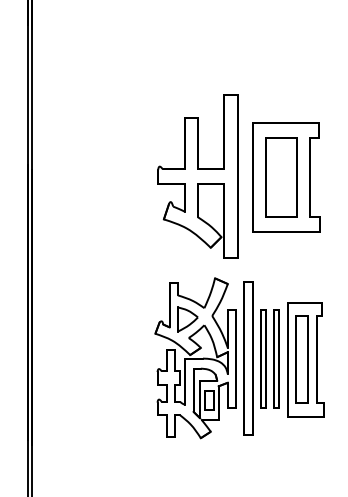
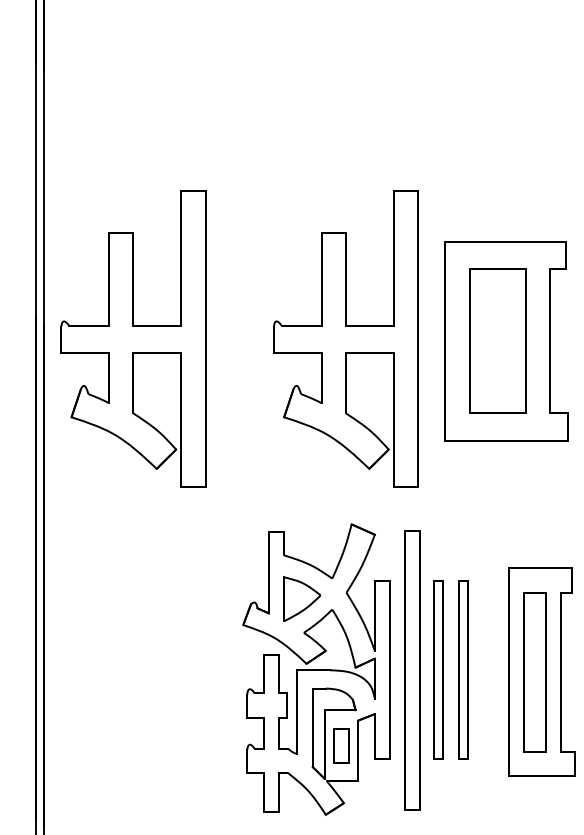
part: (80, 176) -> (132, 339), added
part: (216, 358) -> (354, 670), moved

